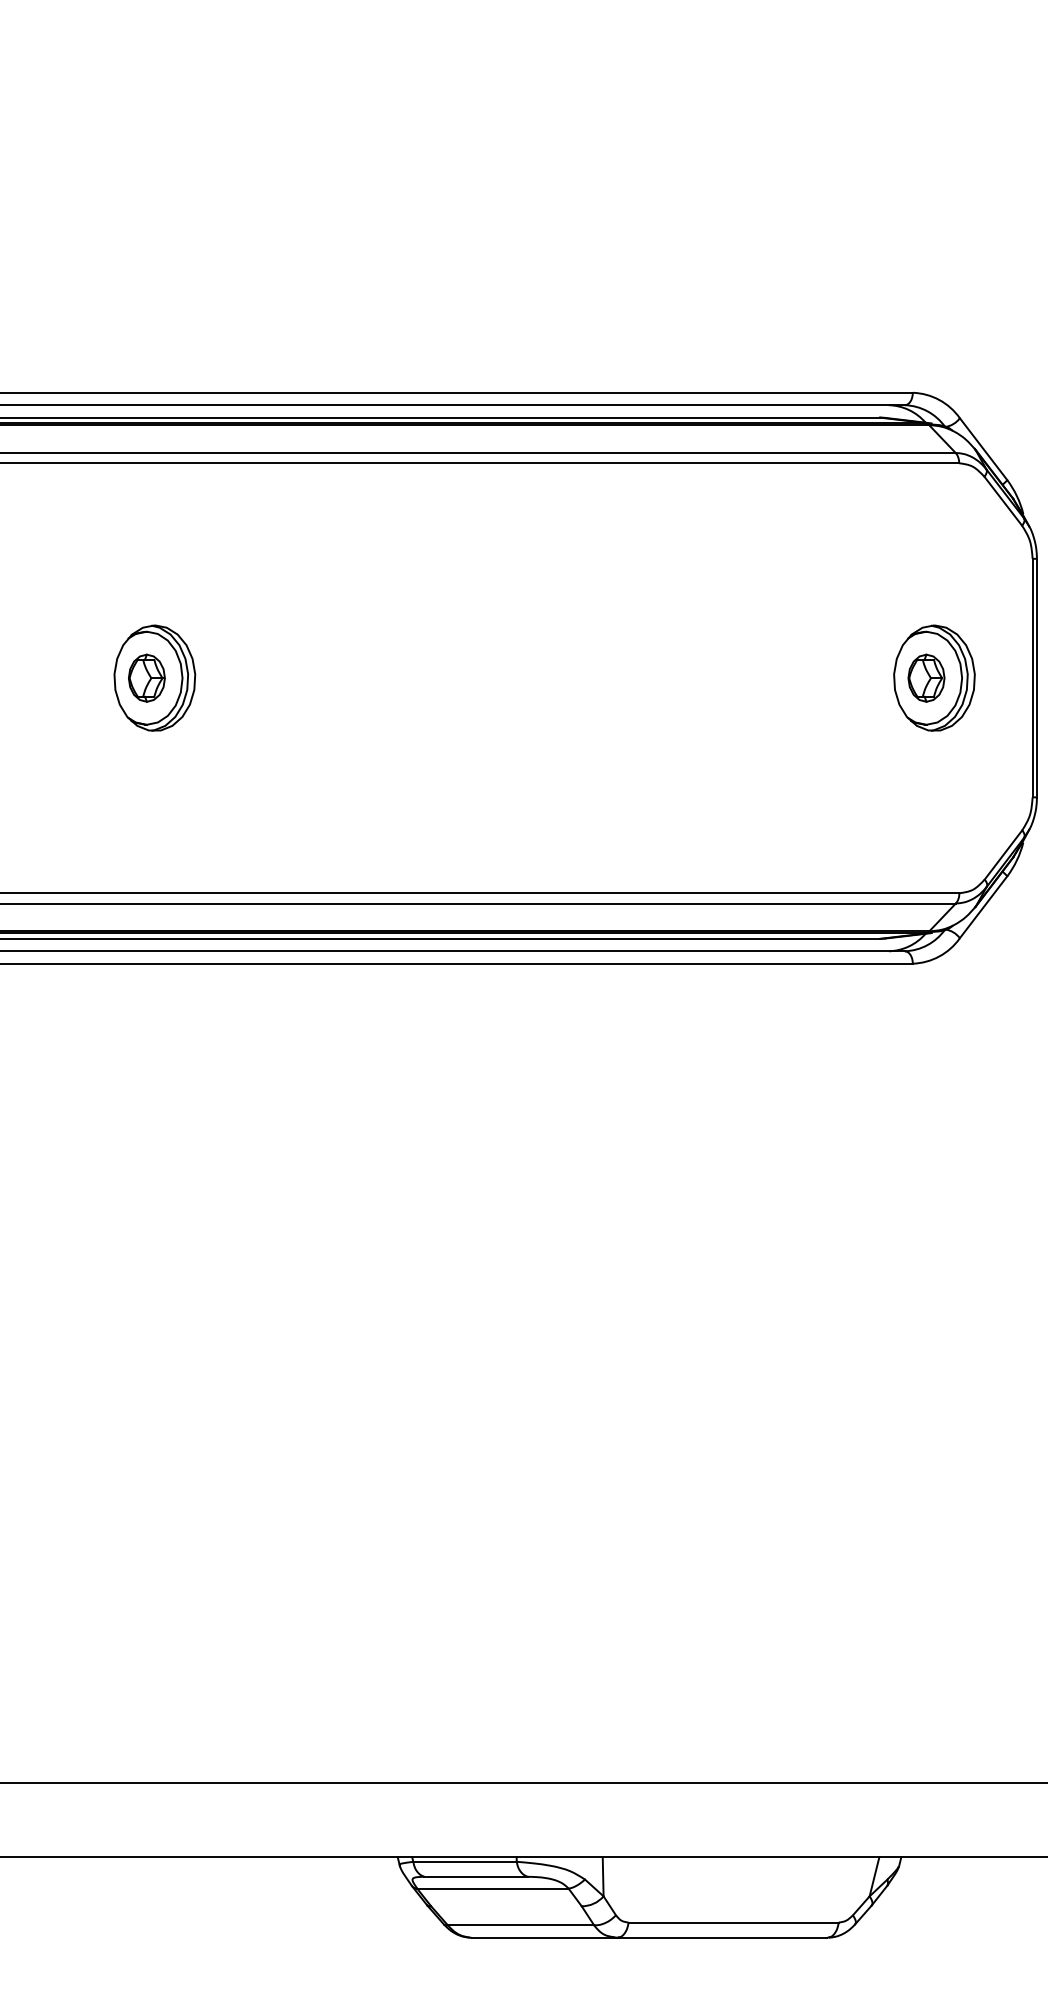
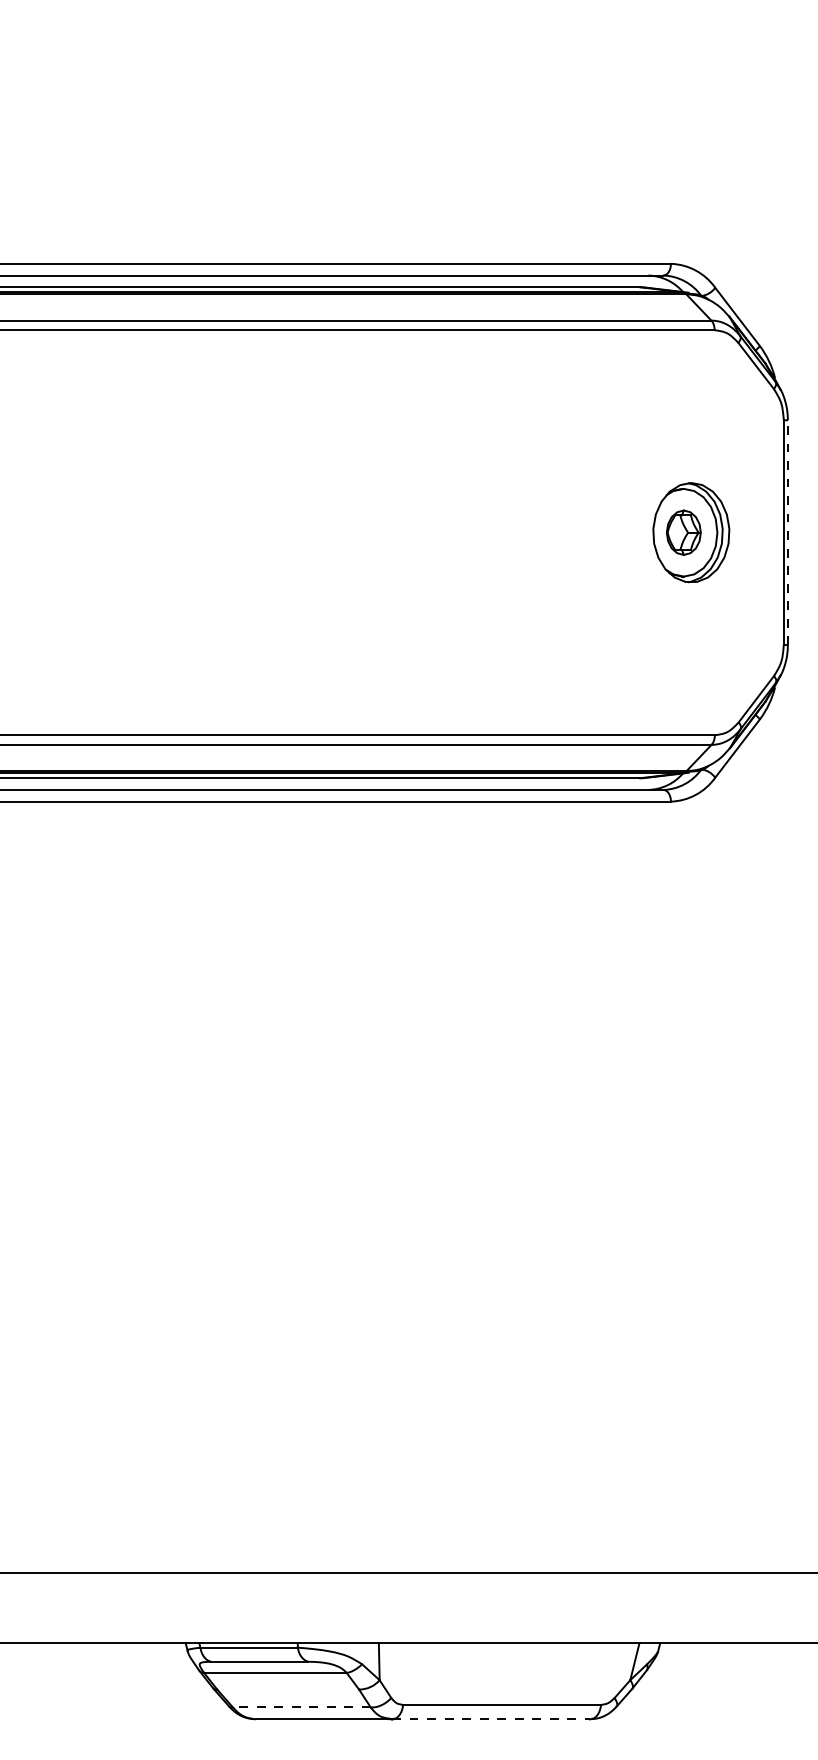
line: (1037, 678) -> (788, 532), solid -> dashed
line: (520, 1925) -> (301, 1707), solid -> dashed
line: (722, 1937) -> (491, 1718), solid -> dashed

